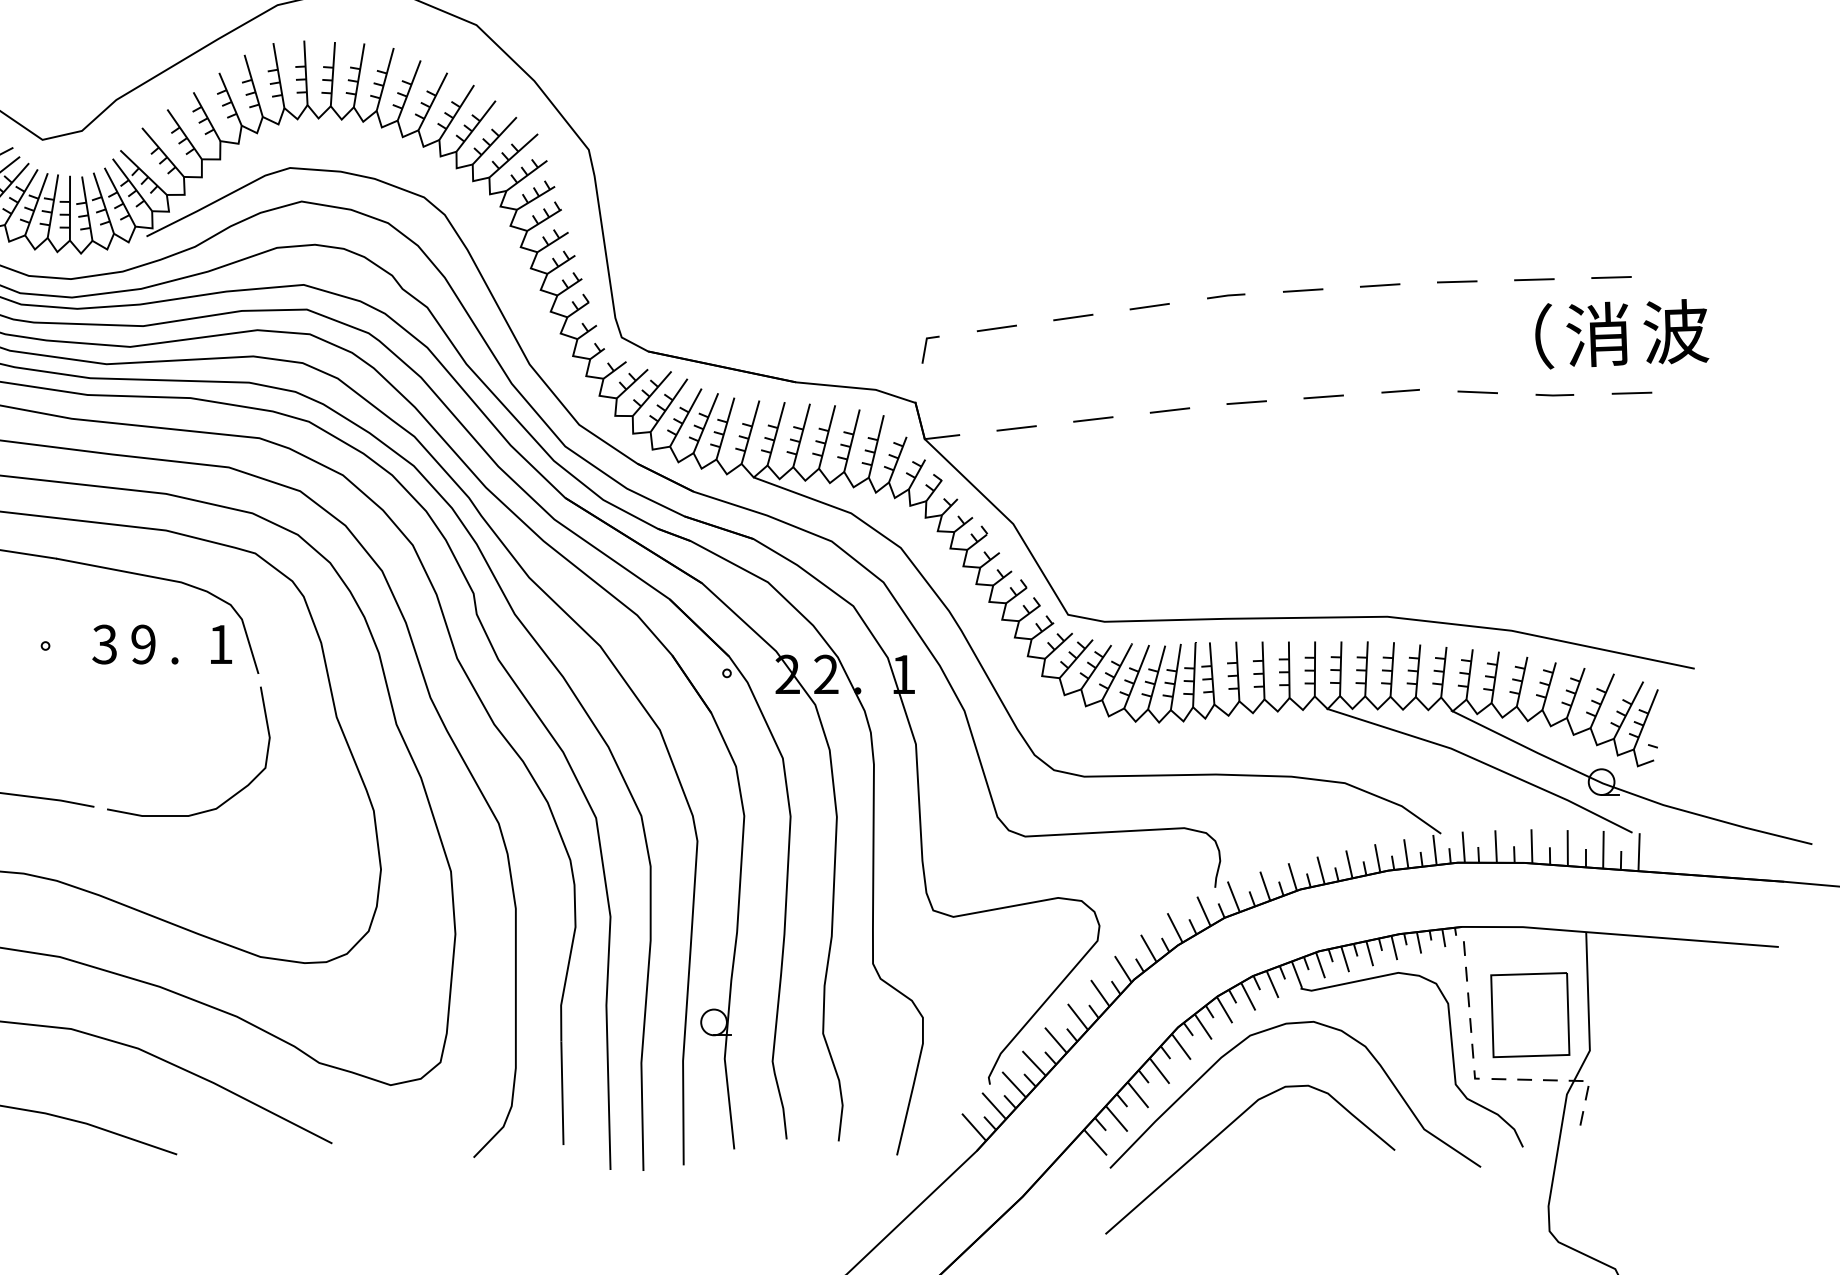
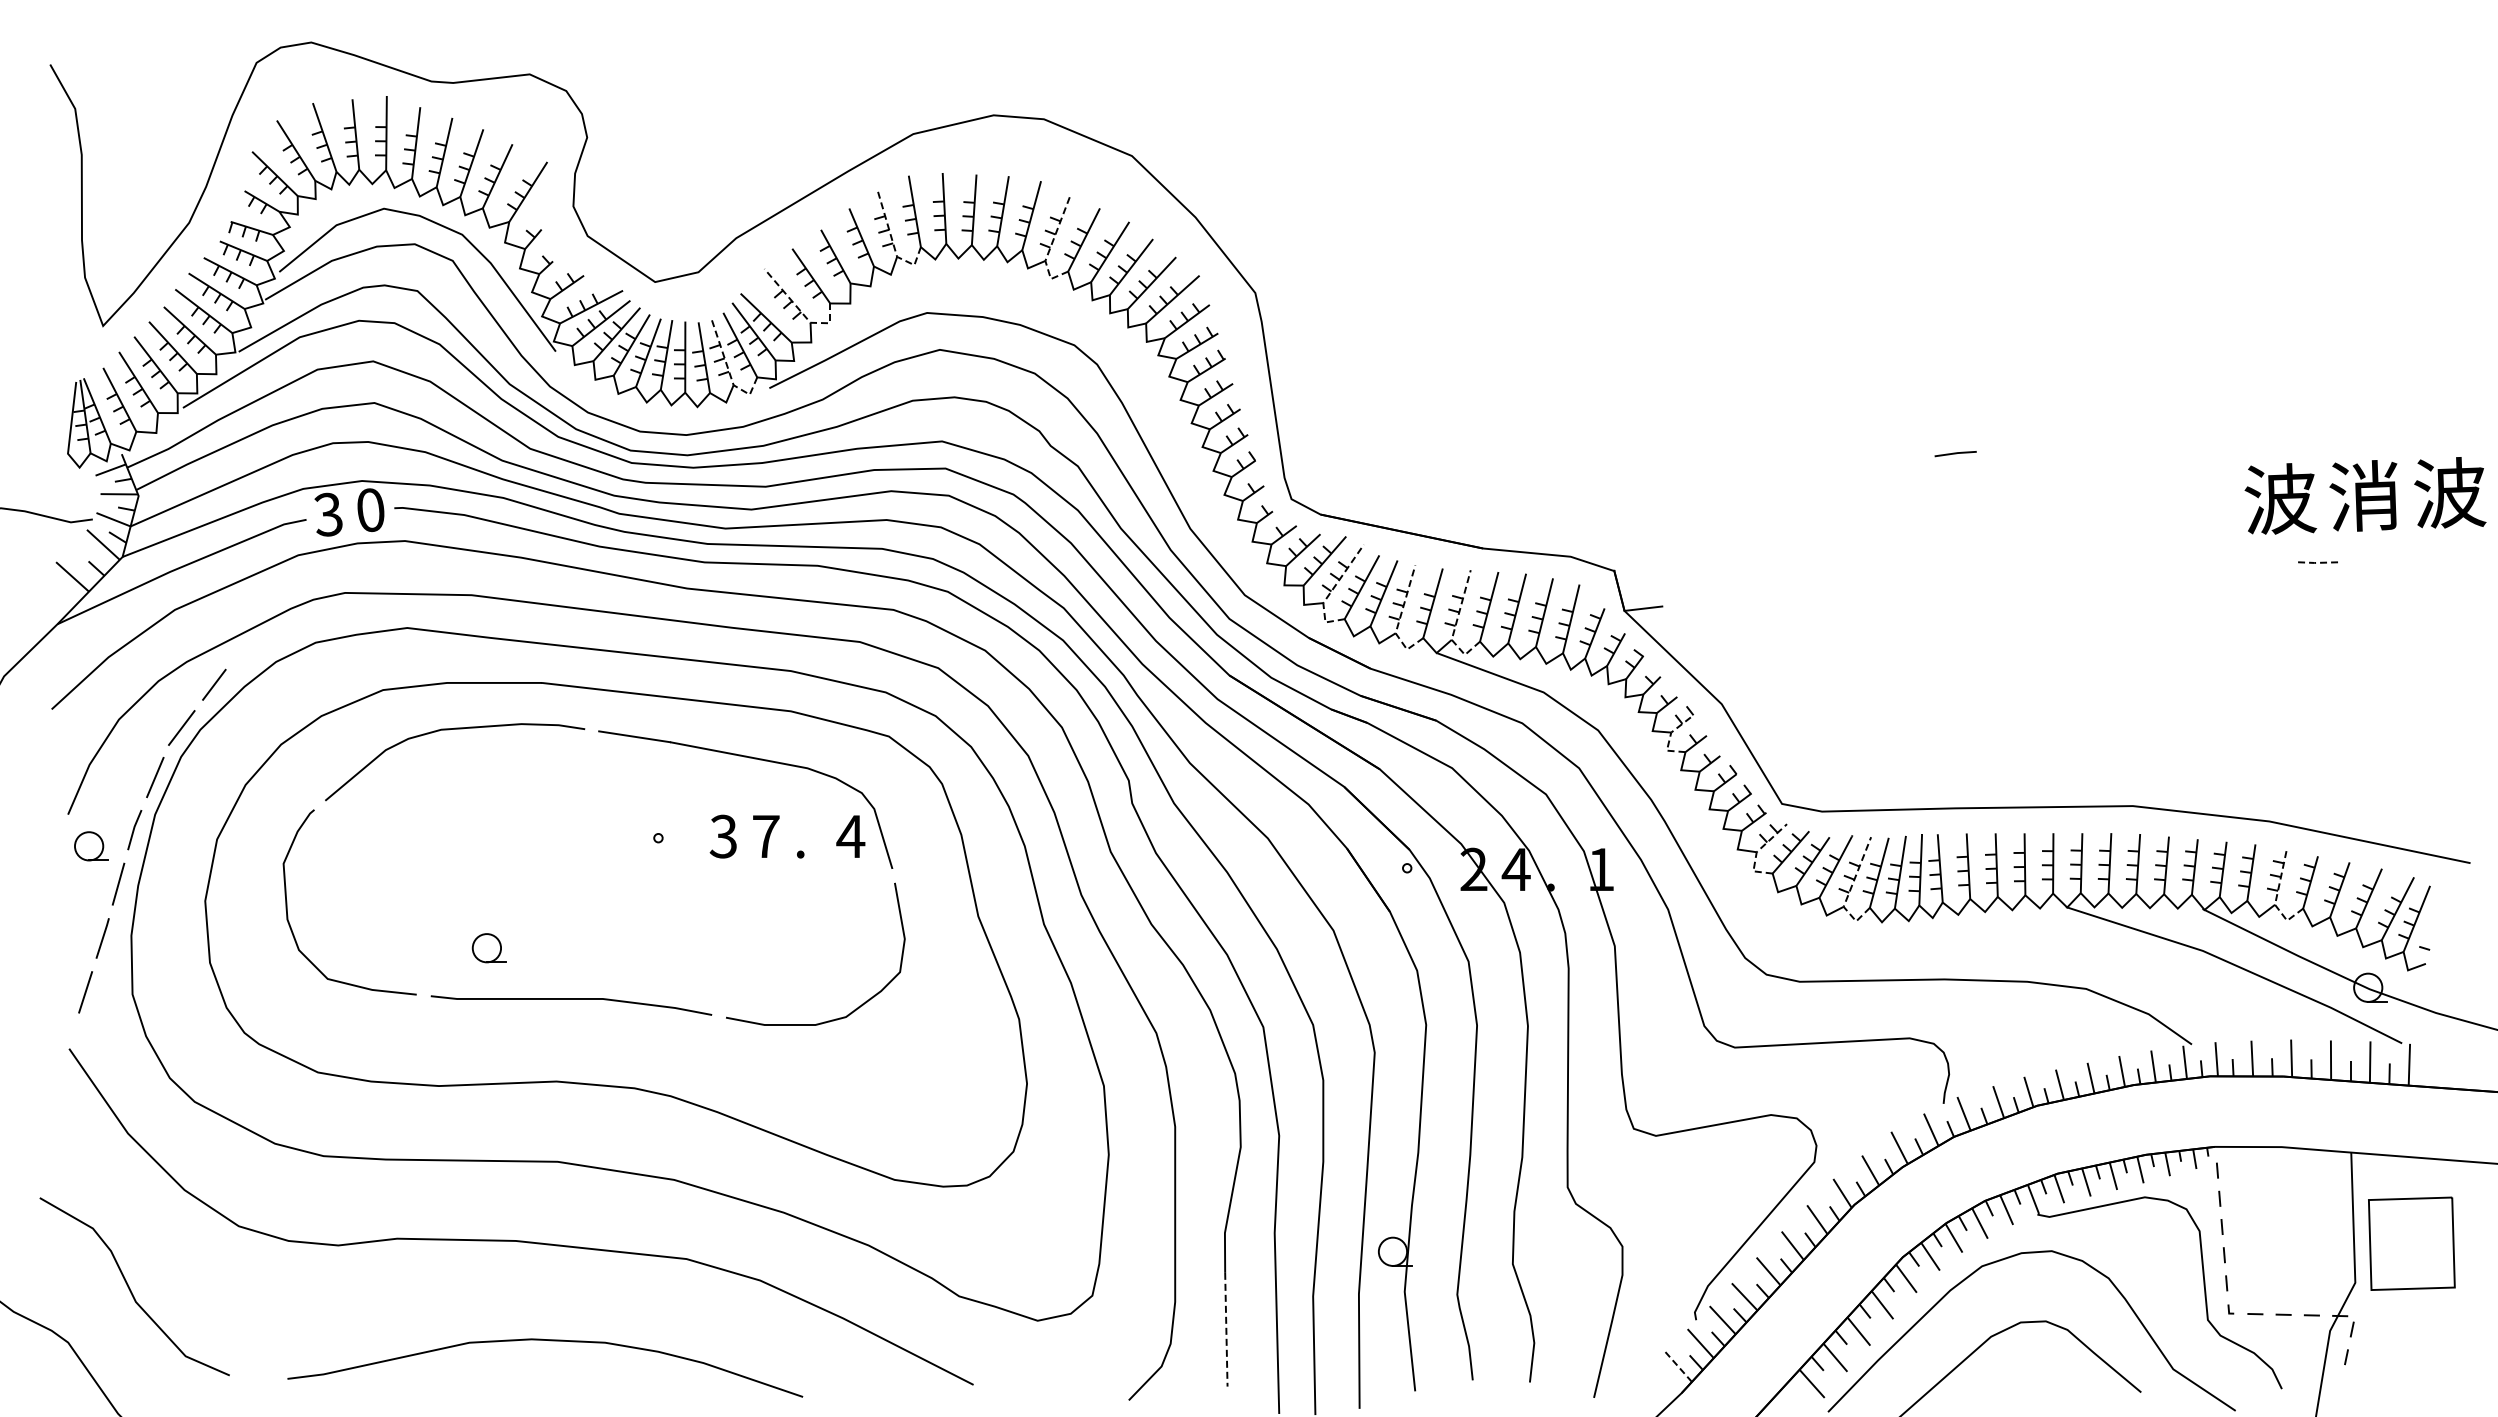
line: (258, 103) -> (892, 242), solid -> dashed
line: (403, 107) -> (1051, 246), solid -> dashed
line: (174, 166) -> (800, 311), solid -> dashed
line: (109, 220) -> (728, 370), solid -> dashed
line: (1610, 276) -> (2378, 432), removed
line: (1534, 279) -> (2294, 435), removed
line: (1457, 281) -> (2209, 437), removed
line: (1379, 284) -> (2124, 441), removed
line: (1303, 290) -> (2040, 447), removed
line: (1149, 306) -> (1871, 465), removed
line: (1073, 317) -> (1787, 477), removed
line: (996, 328) -> (1703, 489), removed
text: (1521, 335) -> (2280, 497), （ -> 波
line: (926, 346) -> (1626, 509), removed
line: (1400, 390) -> (2147, 557), removed
line: (1477, 392) -> (2231, 559), removed
line: (1631, 393) -> (2401, 560), removed
line: (1553, 395) -> (2315, 562), solid -> dashed
line: (1323, 396) -> (2062, 564), removed
line: (1246, 402) -> (1978, 570), removed
line: (1169, 410) -> (1893, 579), removed
line: (1093, 418) -> (1809, 588), removed
line: (658, 420) -> (1331, 590), solid -> dashed
line: (1016, 427) -> (1725, 598), removed
line: (719, 446) -> (1399, 618), solid -> dashed
line: (770, 452) -> (1455, 625), solid -> dashed
line: (966, 554) -> (1670, 737), solid -> dashed
text: (142, 644) -> (765, 836), 9 -> 7
text: (220, 644) -> (850, 836), 1 -> 4
line: (1044, 659) -> (1756, 852), solid -> dashed
text: (825, 673) -> (1515, 868), 2 -> 4
line: (1129, 694) -> (1849, 891), solid -> dashed
line: (1518, 700) -> (2276, 898), solid -> dashed
part: (1529, 1014) -> (2411, 1243), moved
line: (562, 1093) -> (1226, 1329), solid -> dashed
line: (973, 1127) -> (1678, 1367), solid -> dashed

